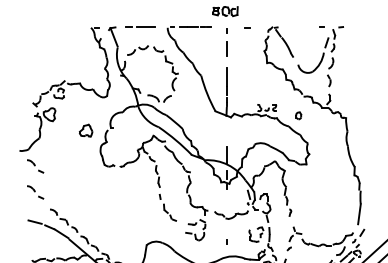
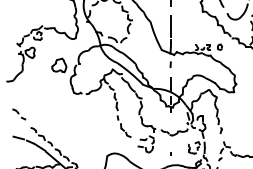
part: (298, 115) -> (219, 47), moved
line: (226, 129) -> (170, 64), added
part: (85, 130) -> (58, 65), size x1.43
part: (35, 166) -> (19, 93), removed

